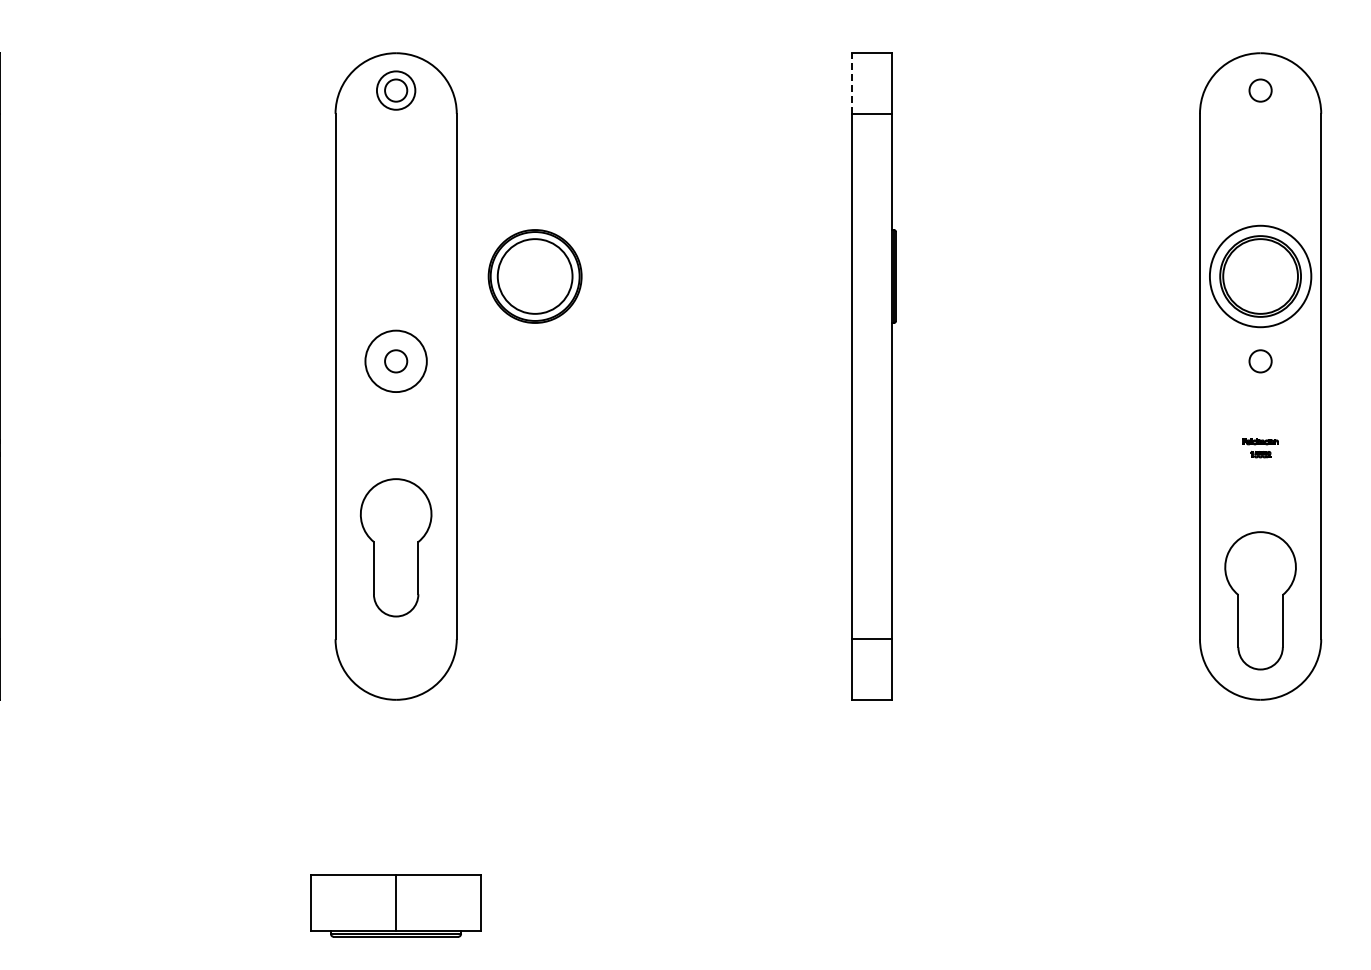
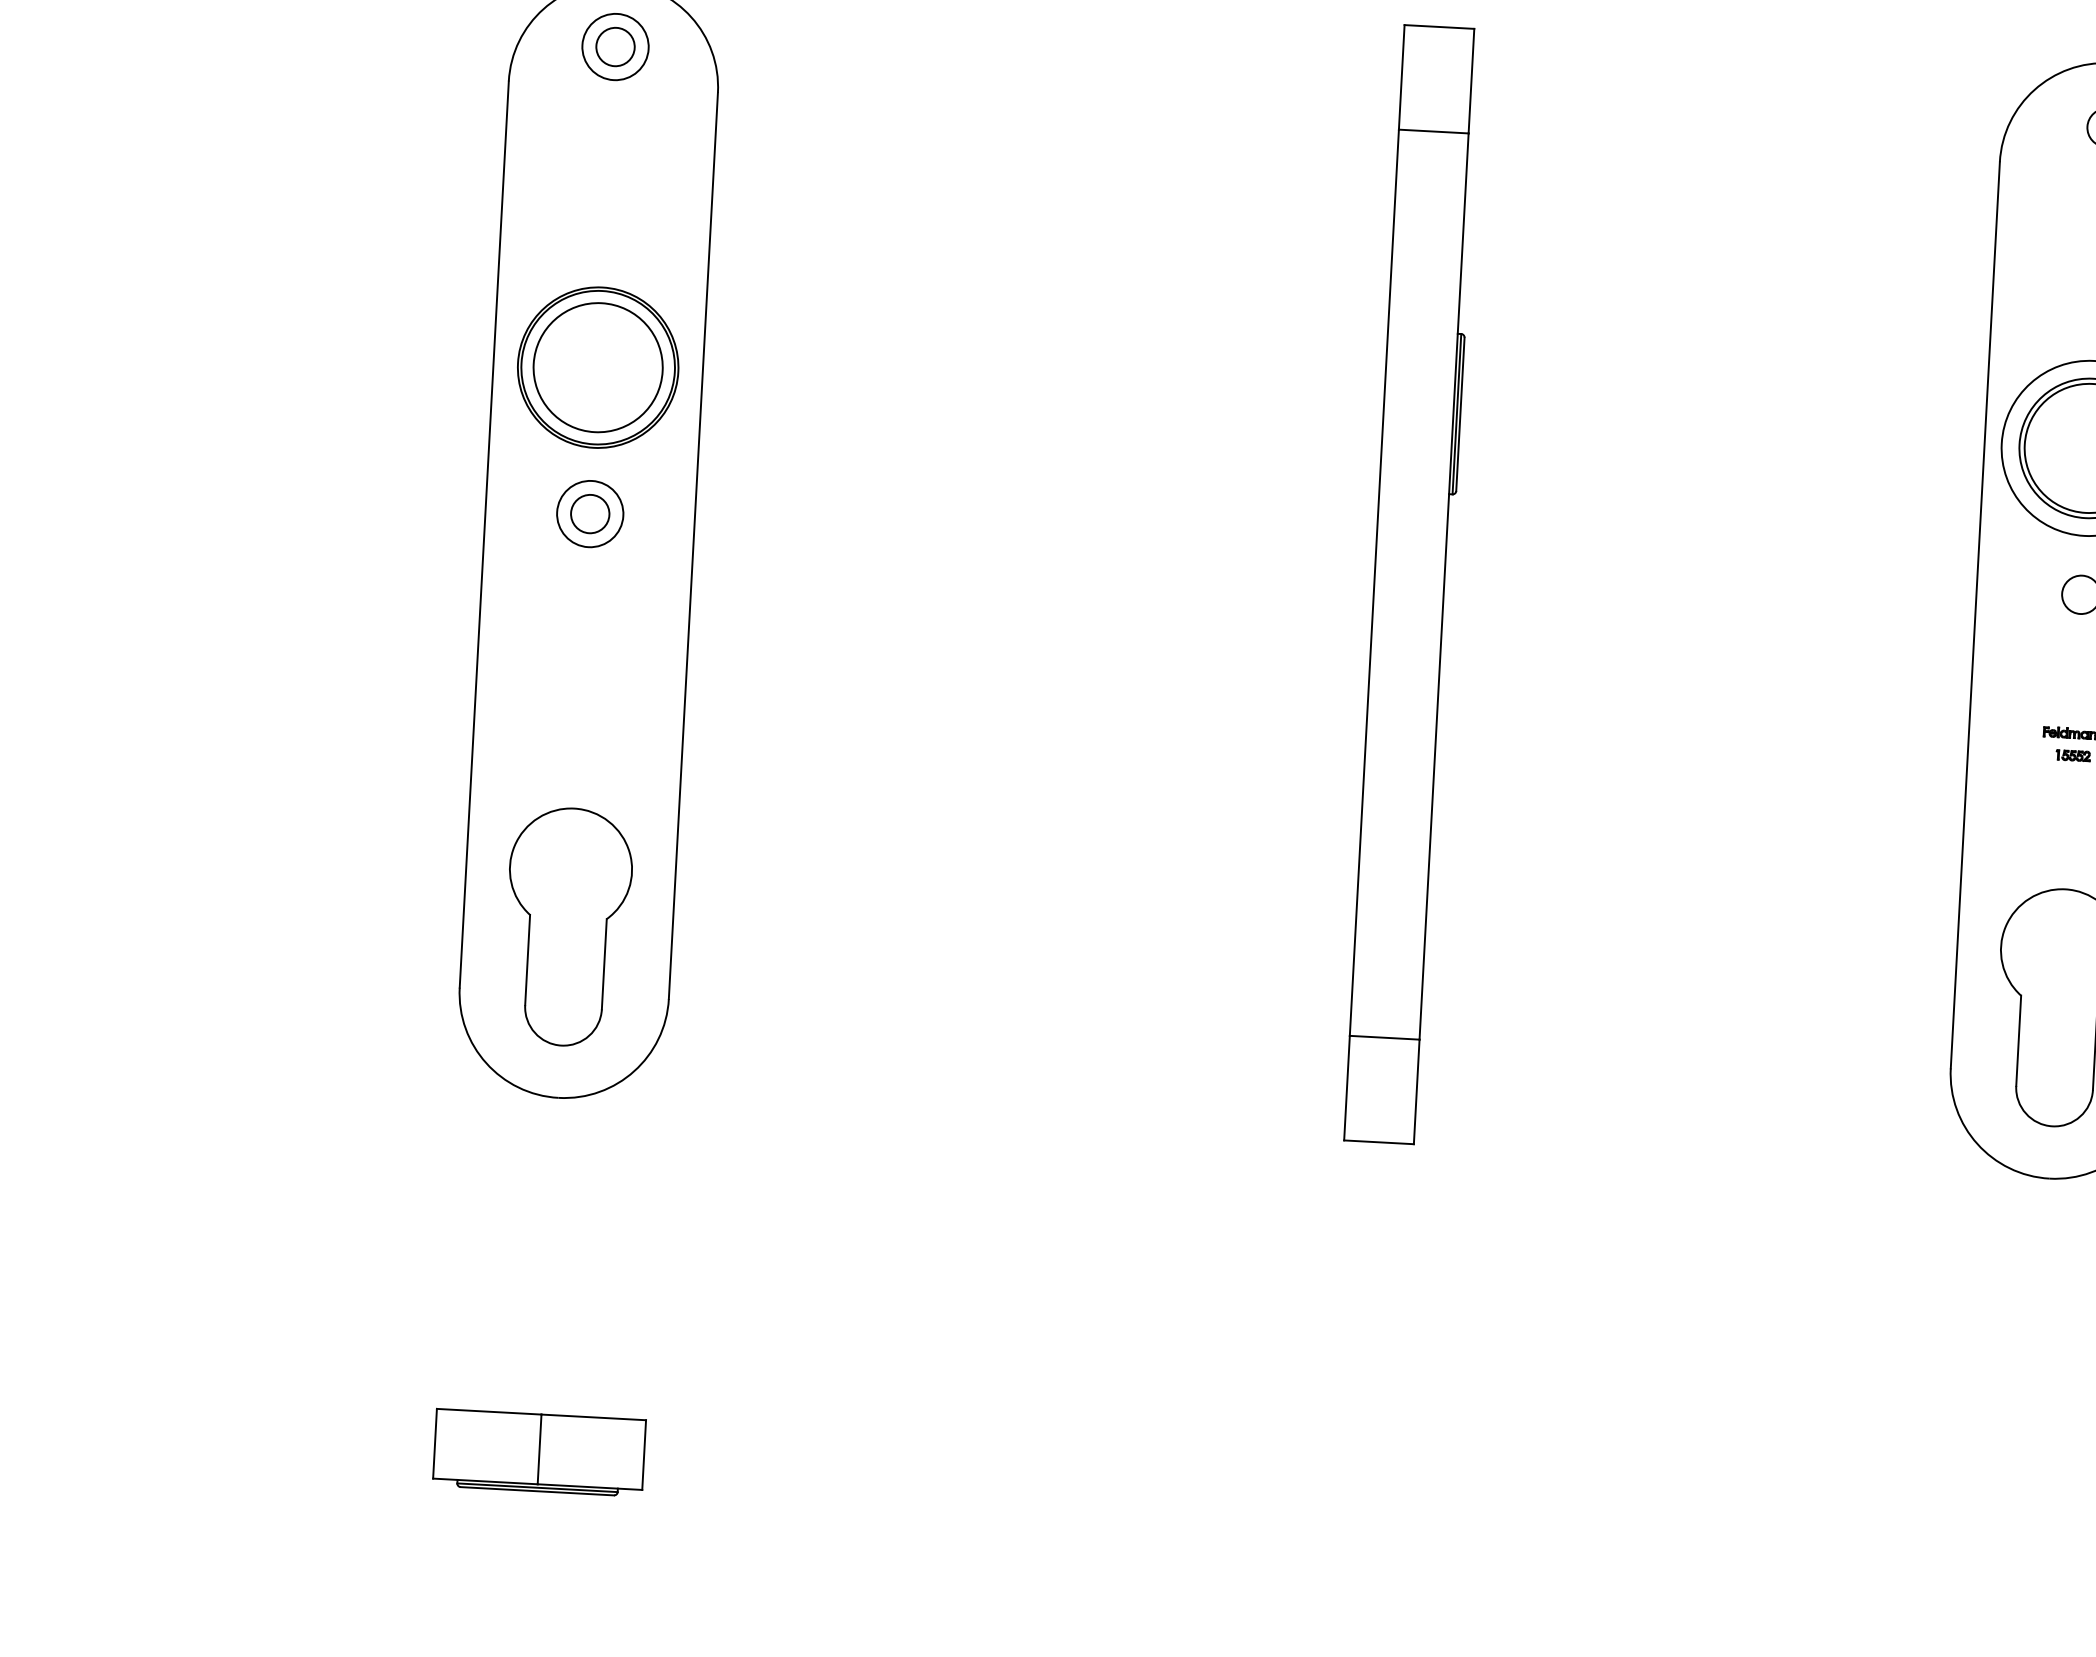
line: (851, 83) -> (1401, 77), dashed -> solid
part: (534, 276) -> (597, 367), moved
circle: (395, 361) -> (589, 514), size x0.62
part: (395, 547) -> (566, 926), moved
part: (396, 905) -> (540, 1452), size x0.71

